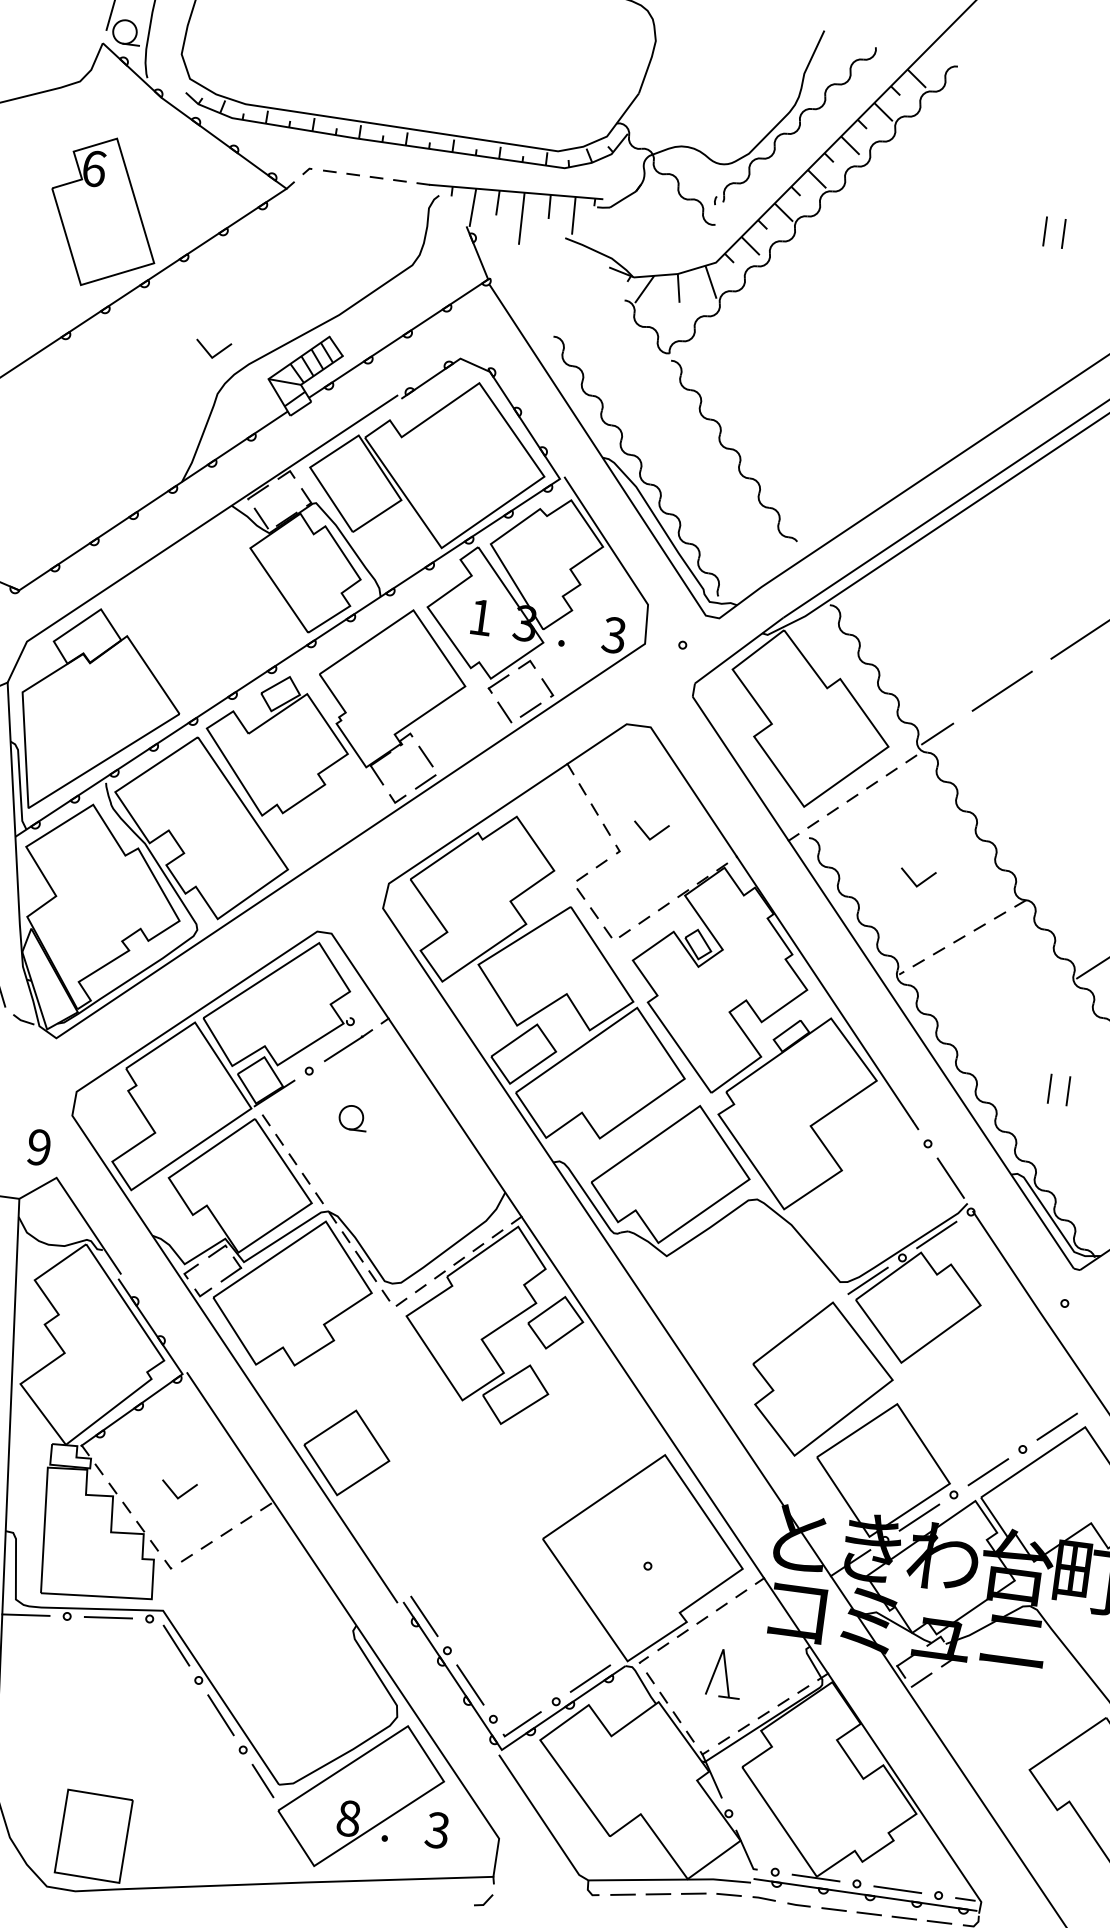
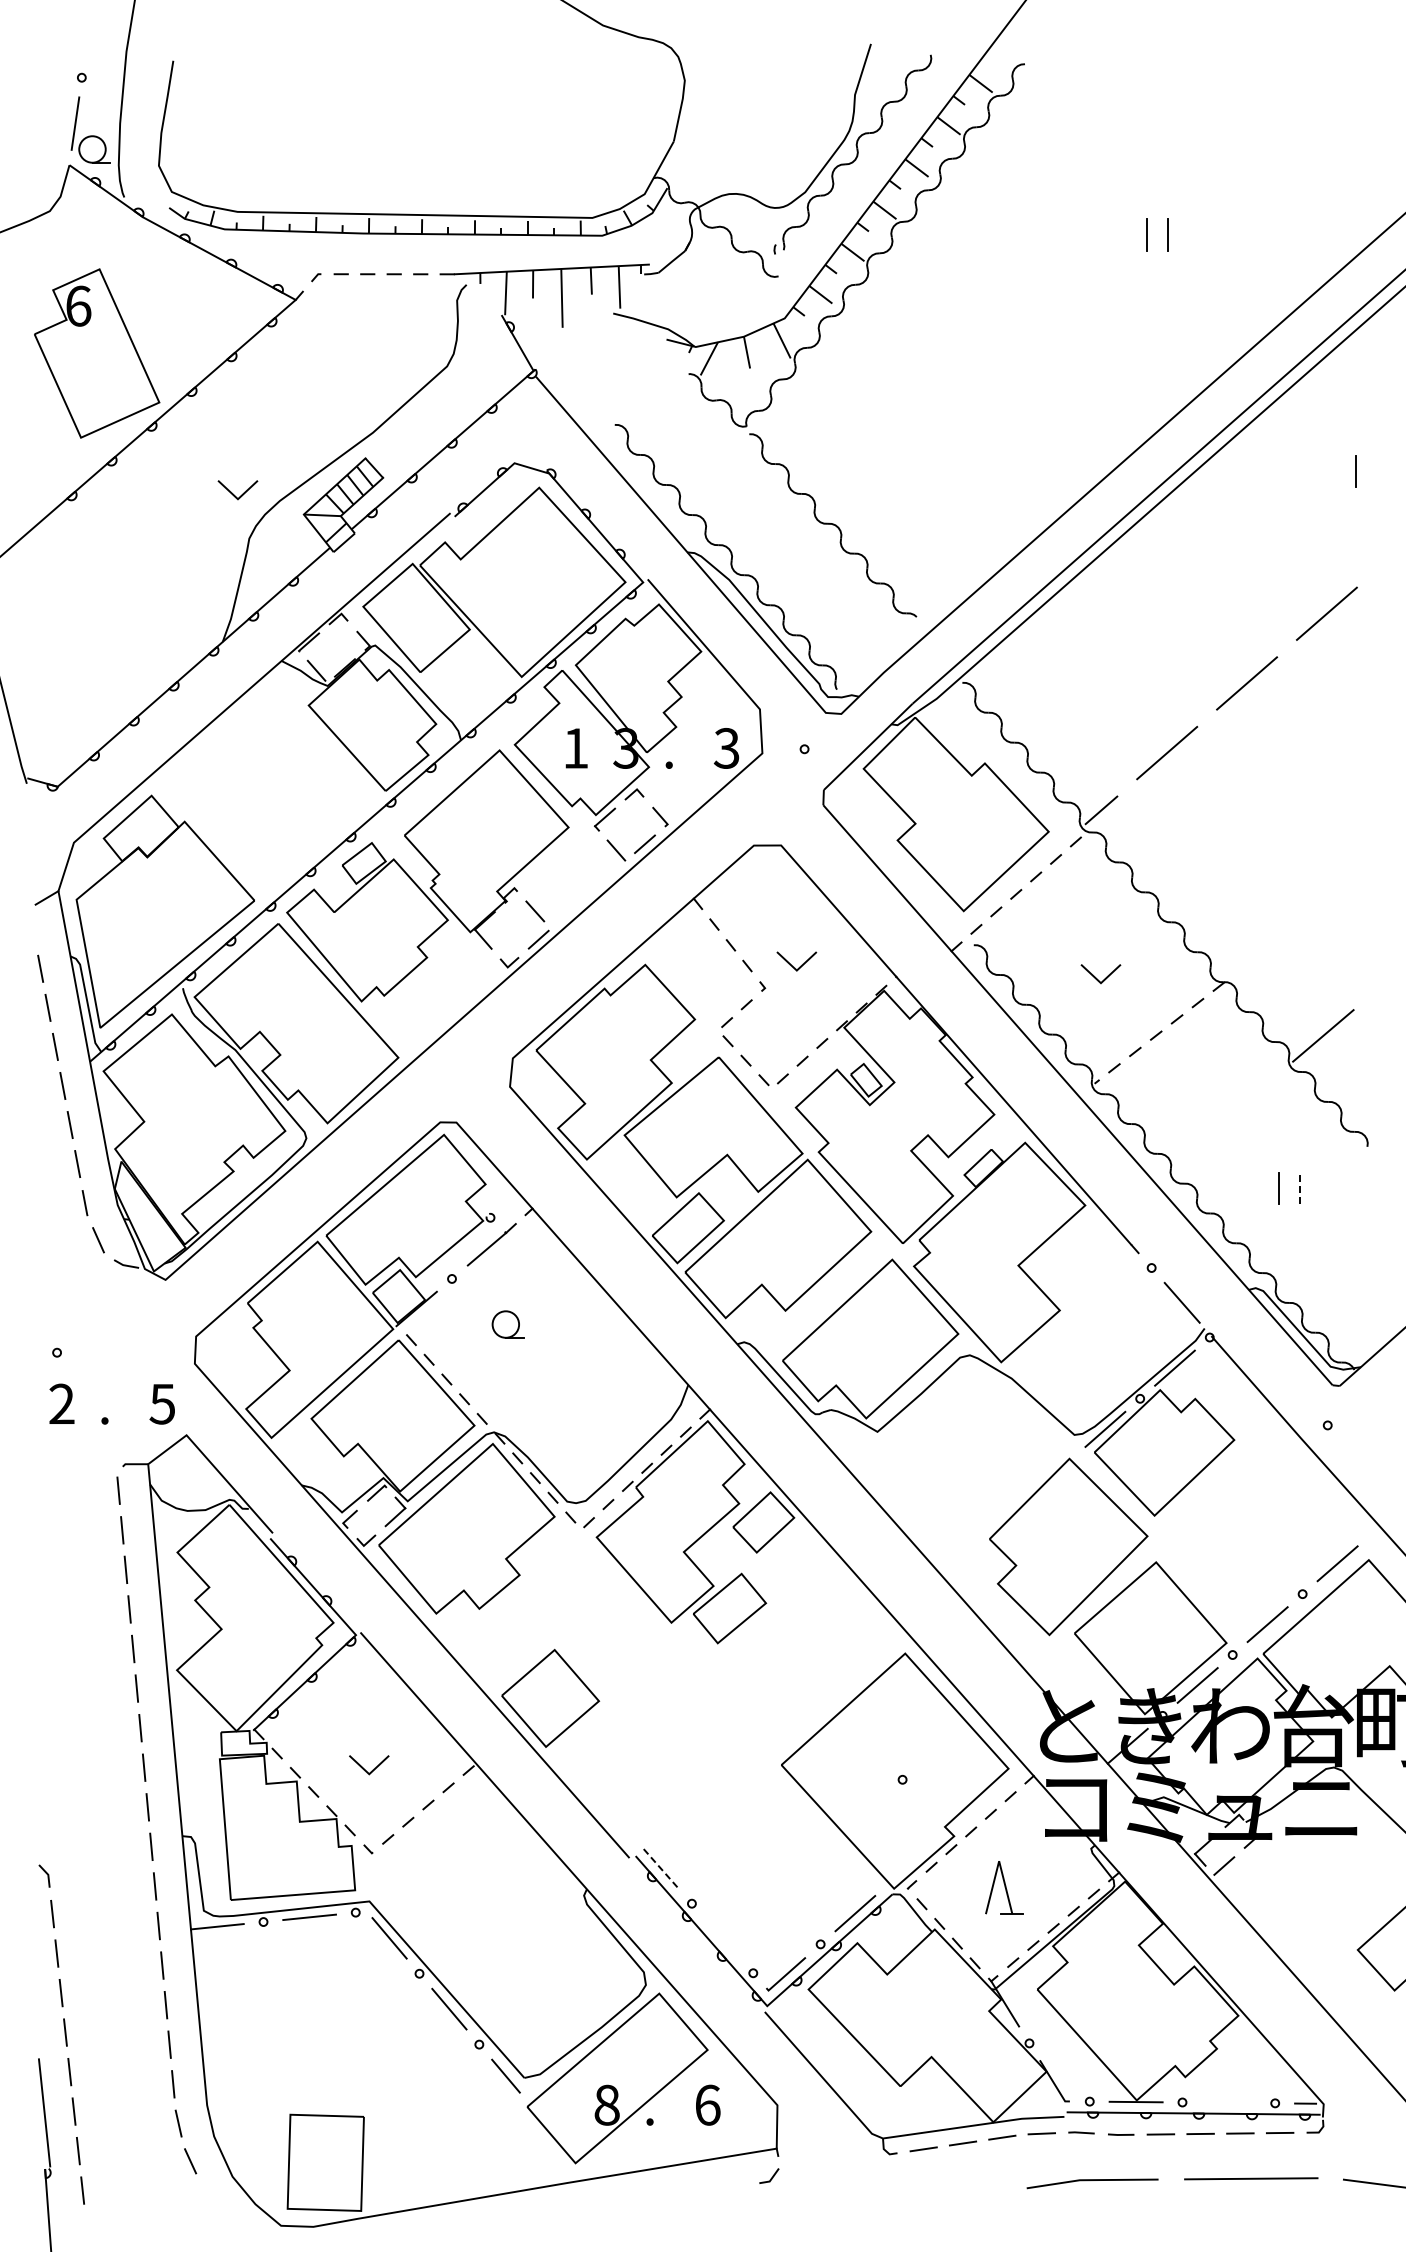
line: (1068, 1091) -> (1300, 1188), solid -> dashed
text: (38, 1146) -> (161, 1403), 9 -> 5
line: (424, 1616) -> (661, 1869), solid -> dashed
line: (470, 1685) -> (722, 1938), removed
text: (437, 1829) -> (707, 2104), 3 -> 6
line: (897, 1889) -> (1228, 2102), removed

